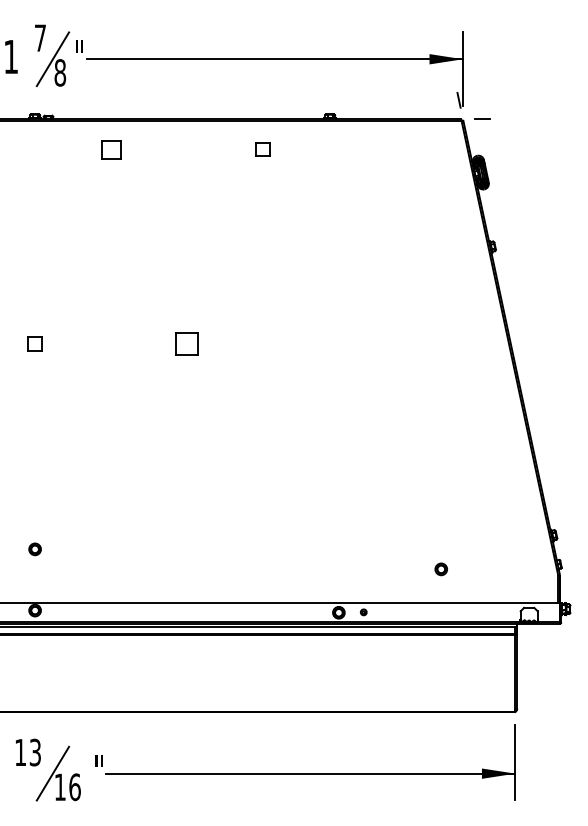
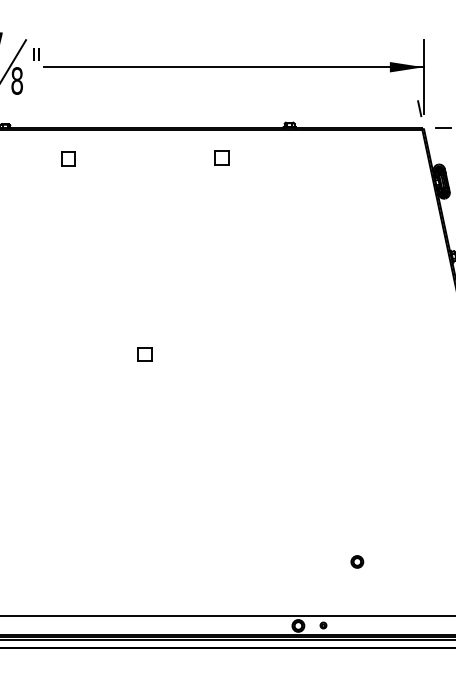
part: (110, 149) -> (67, 158), size x0.71
part: (186, 343) -> (144, 354), size x0.62
part: (440, 569) -> (356, 562), moved

